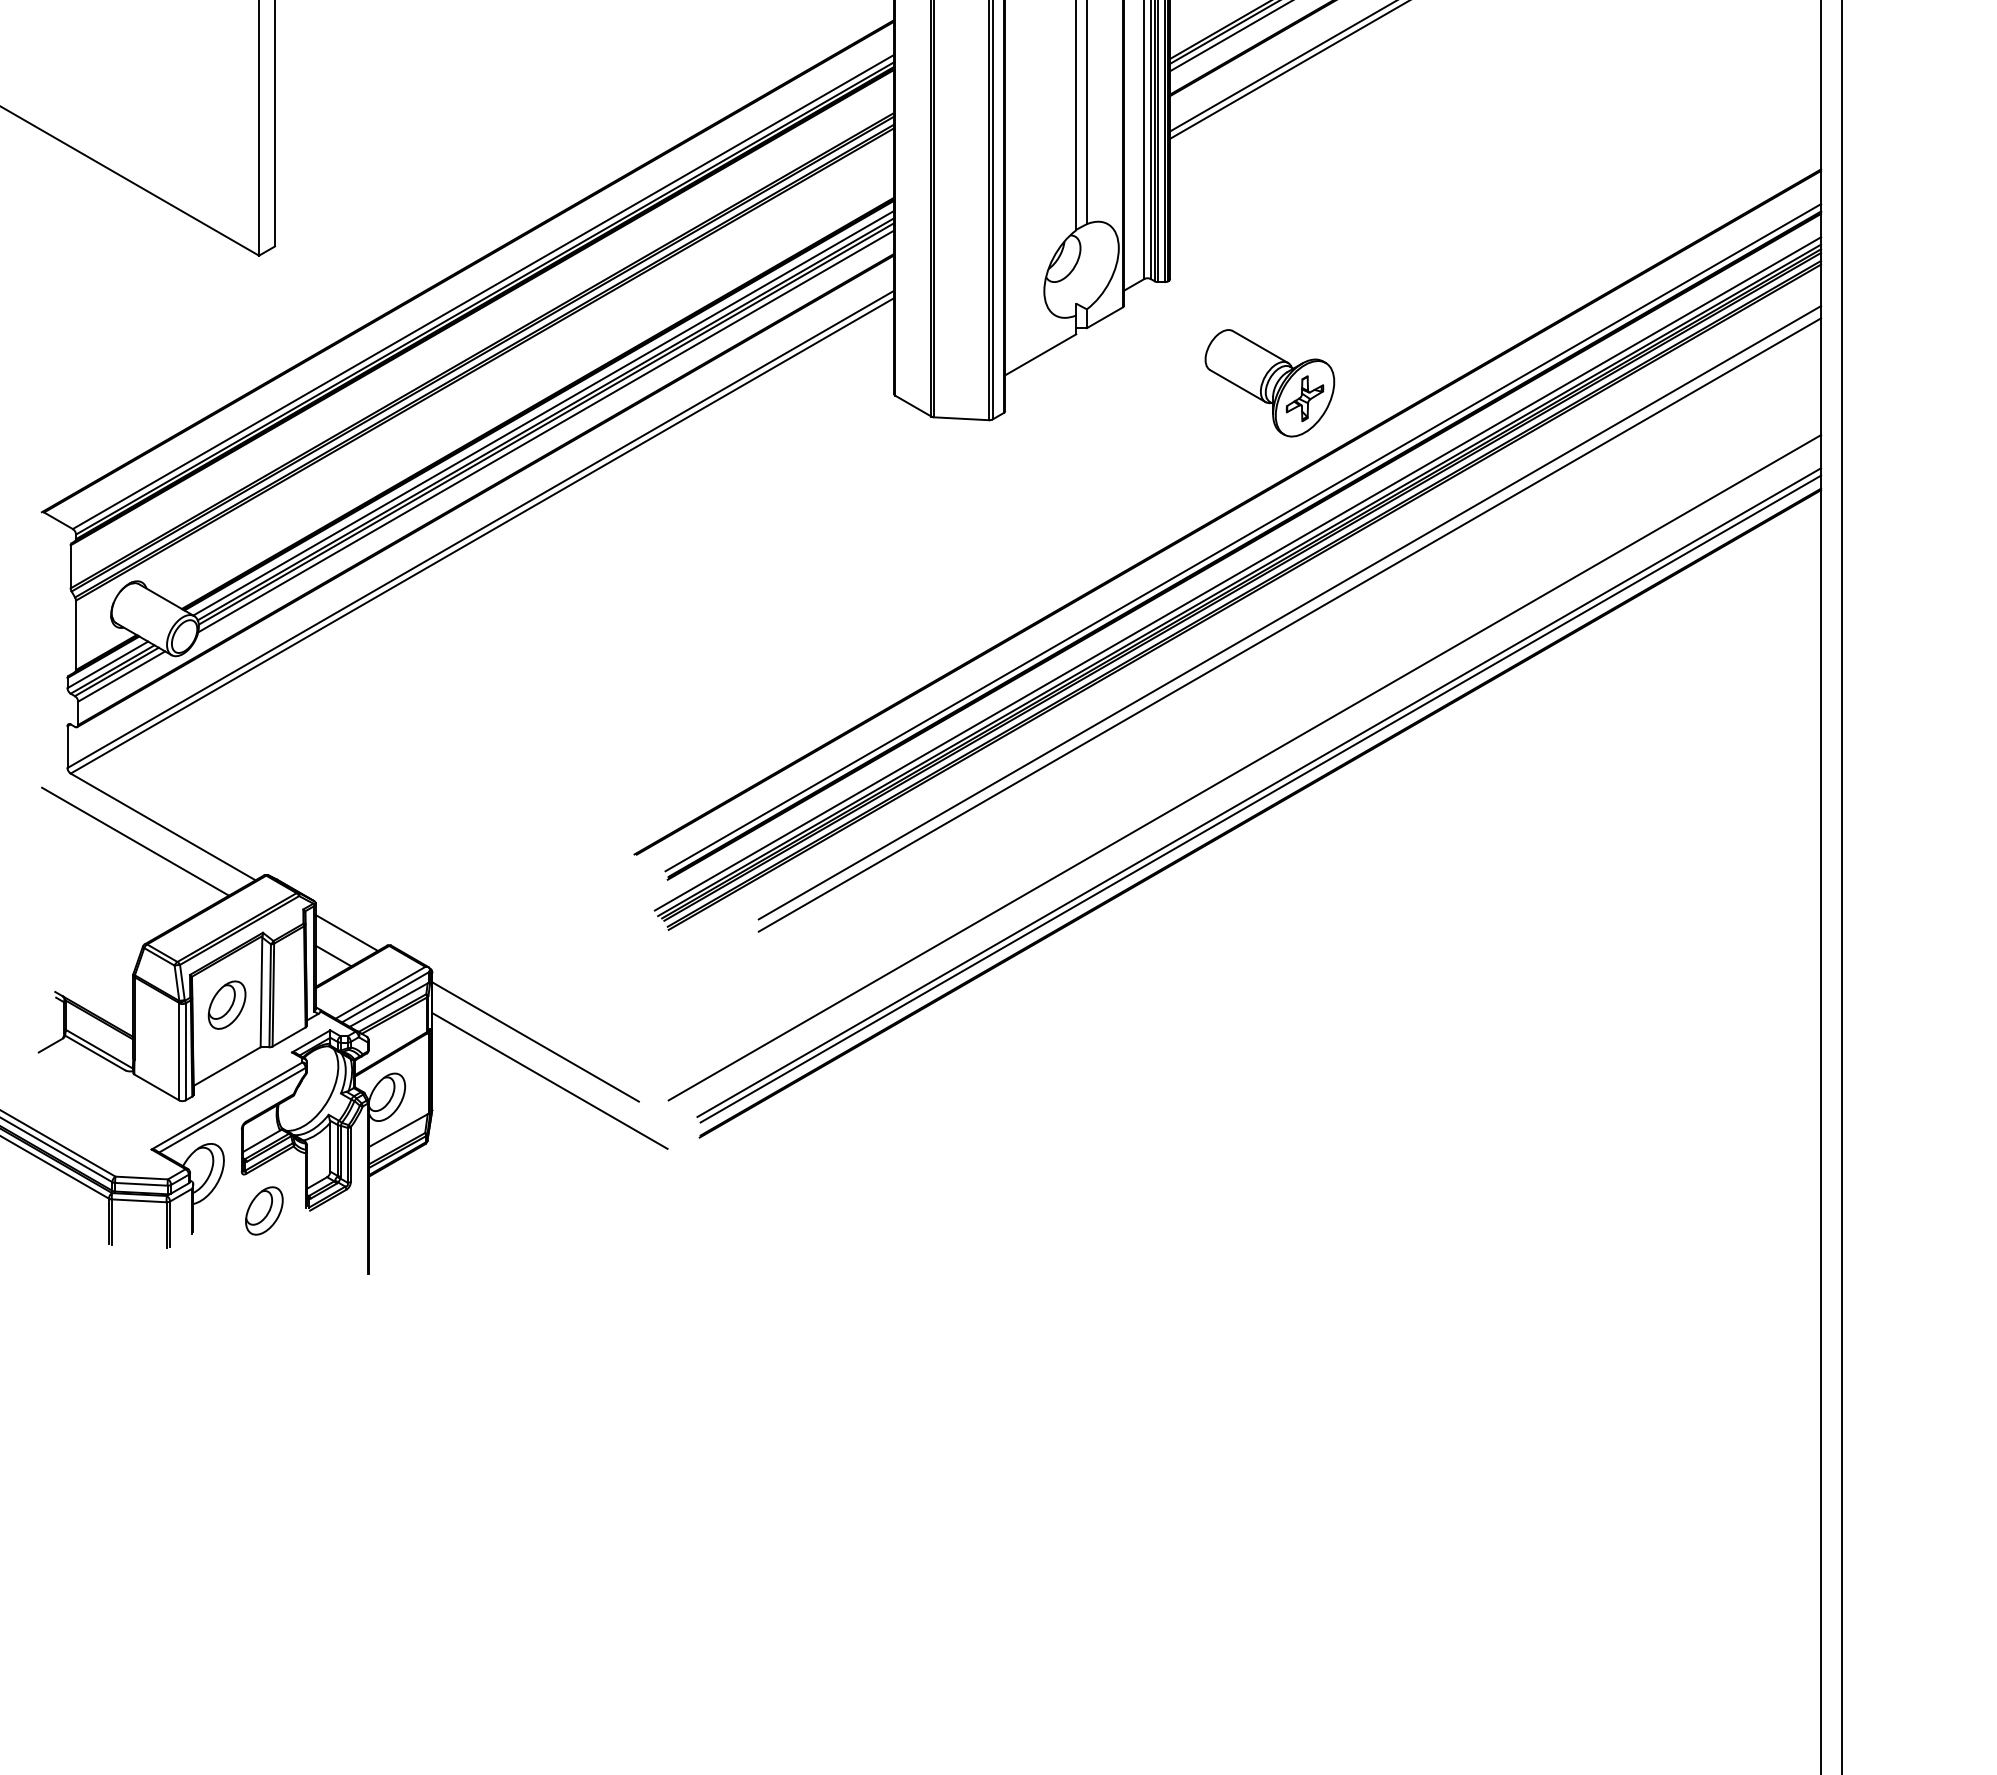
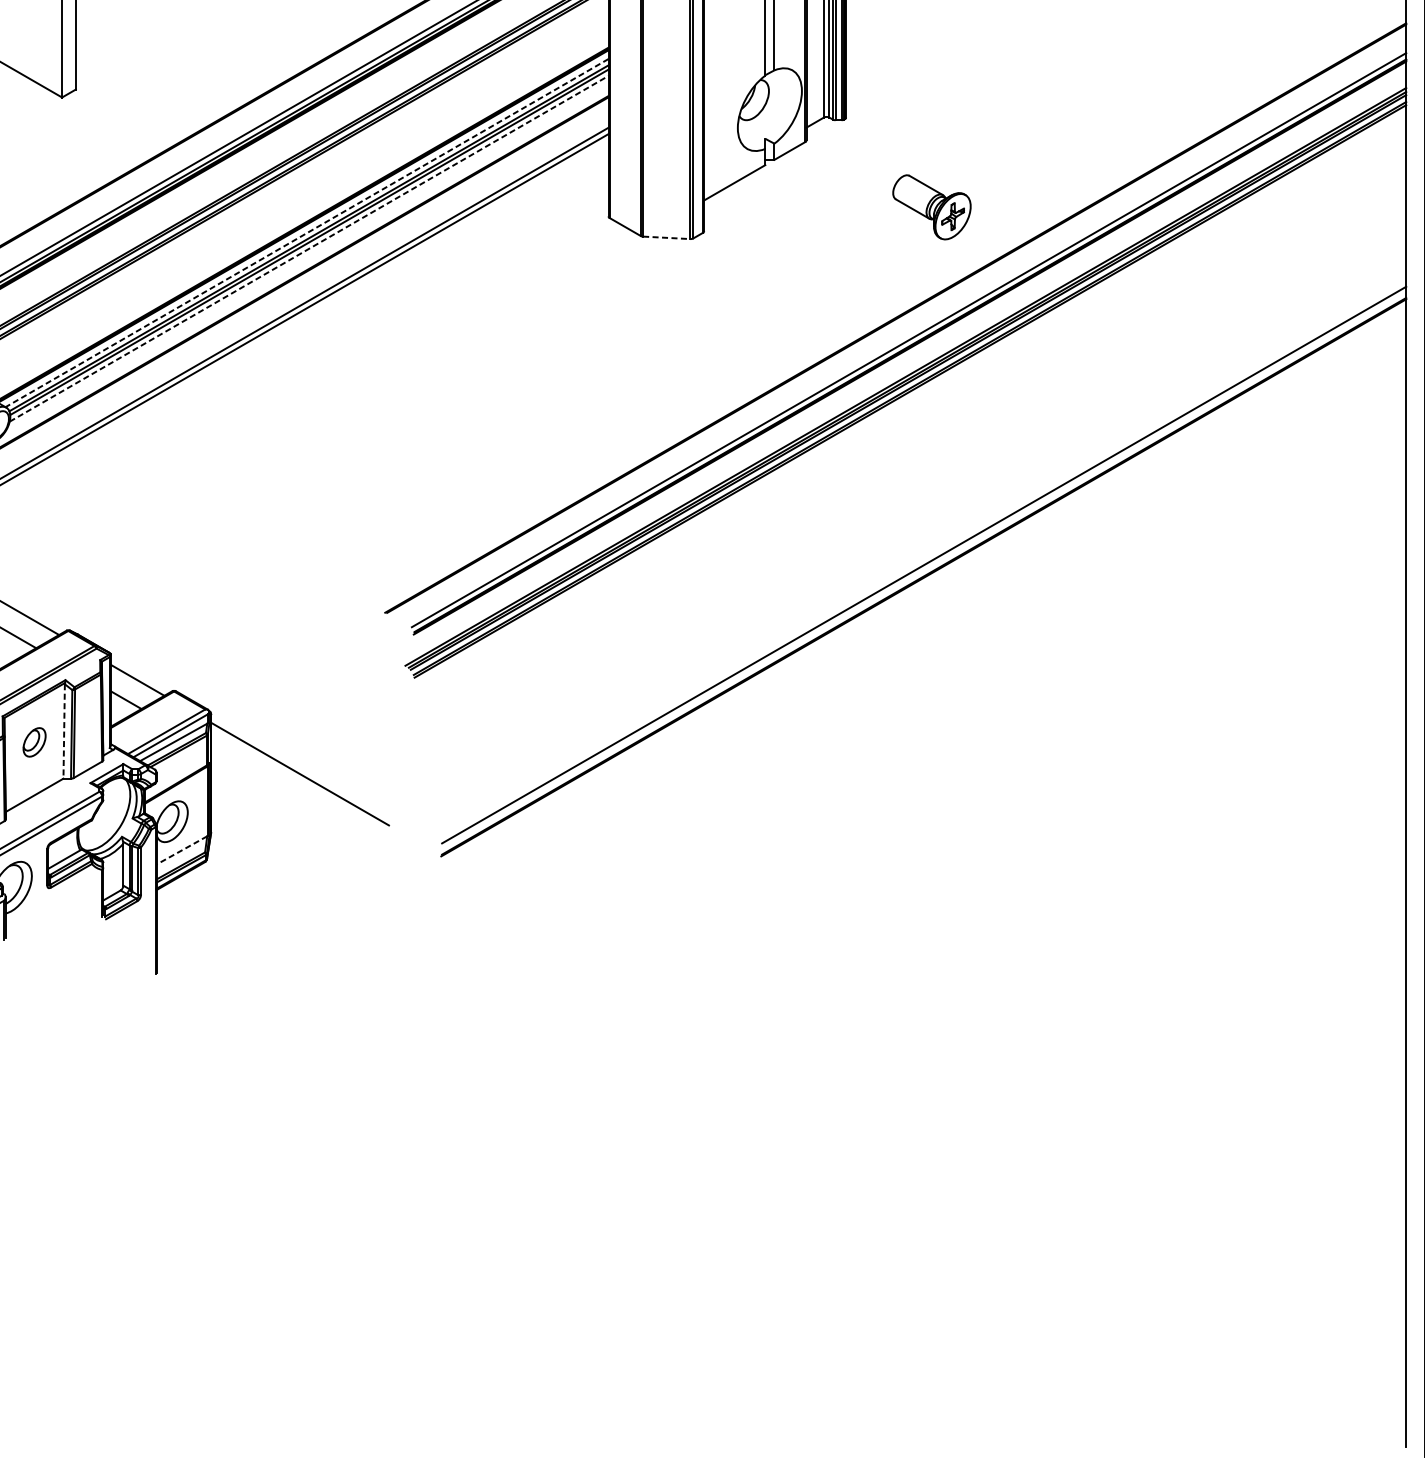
part: (1269, 383) -> (931, 207), size x0.7
line: (543, 413) -> (306, 233), solid -> dashed
line: (962, 418) -> (667, 237), solid -> dashed
line: (546, 431) -> (309, 248), solid -> dashed
line: (1237, 573) -> (904, 370), removed
line: (1289, 612) -> (948, 404), removed
line: (1289, 624) -> (948, 414), removed
line: (1244, 767) -> (910, 537), removed
line: (1259, 792) -> (922, 559), removed
line: (261, 992) -> (64, 731), solid -> dashed
part: (226, 1004) -> (34, 741), size x0.7
line: (549, 1080) -> (312, 807), removed
line: (398, 1130) -> (182, 850), solid -> dashed
part: (264, 1210) -> (66, 919), removed

